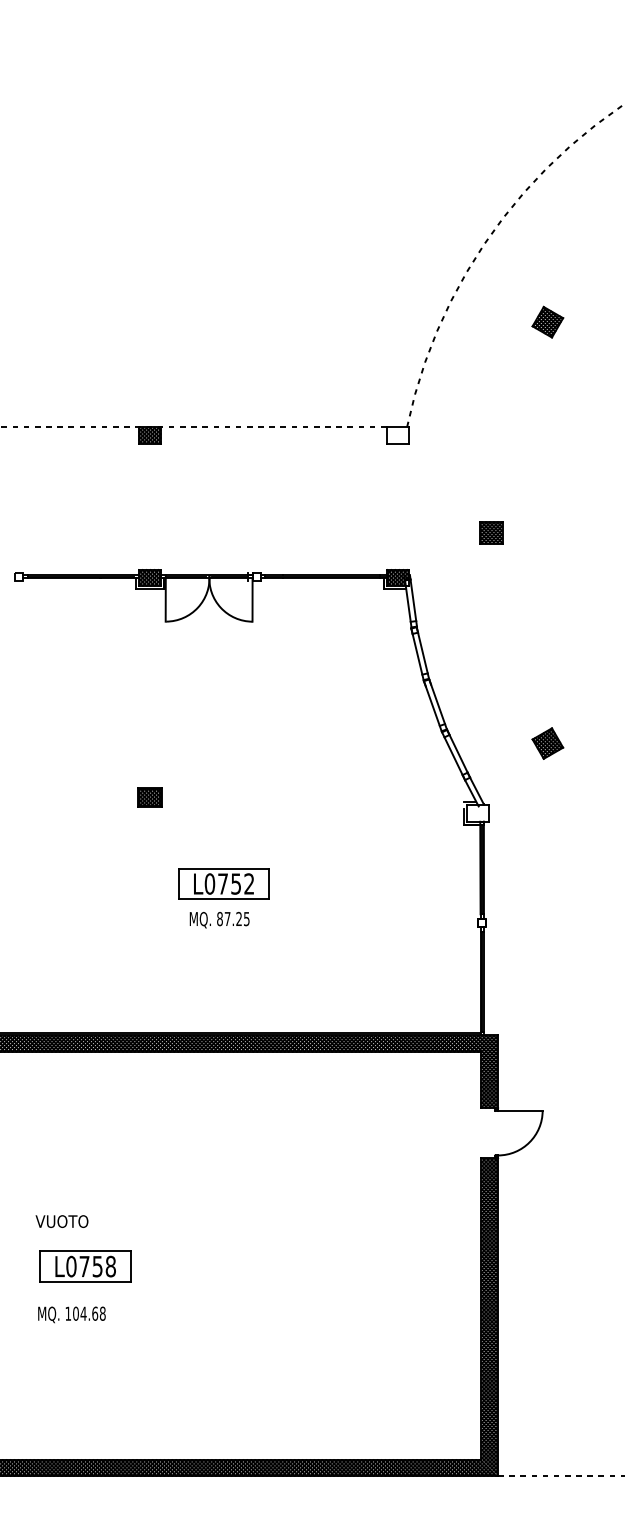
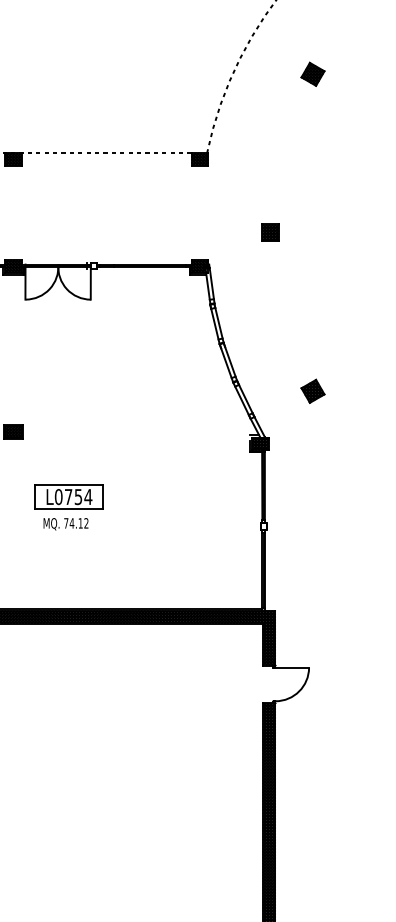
hatch: (397, 435) -> (199, 159), added
hatch: (477, 813) -> (260, 443), added
text: (248, 883) -> (87, 496), L0752 -> L0754
text: (233, 918) -> (76, 522), 87.25 -> 74.12

